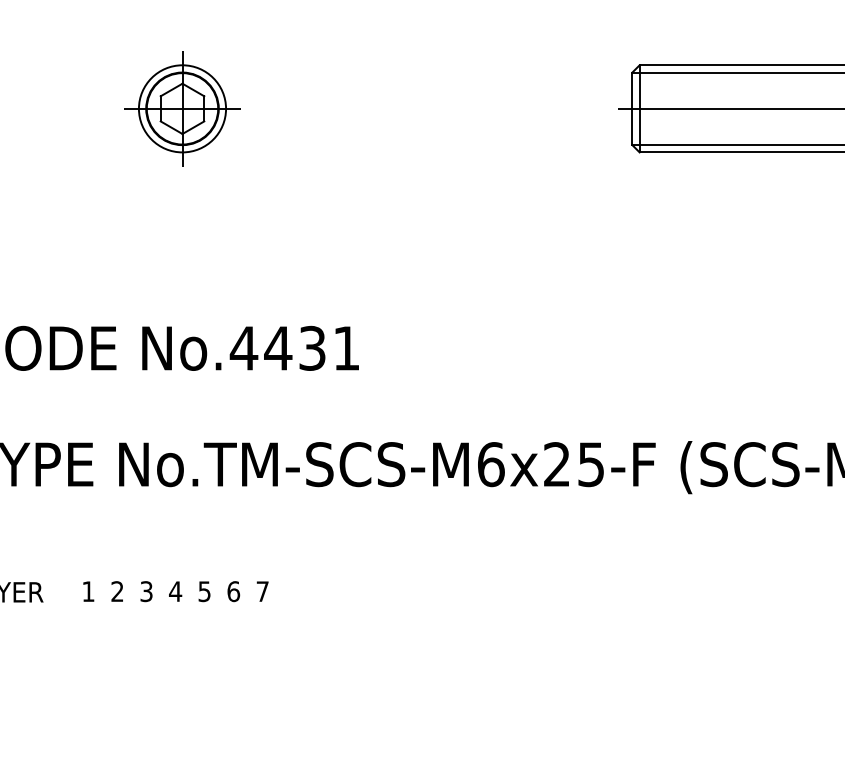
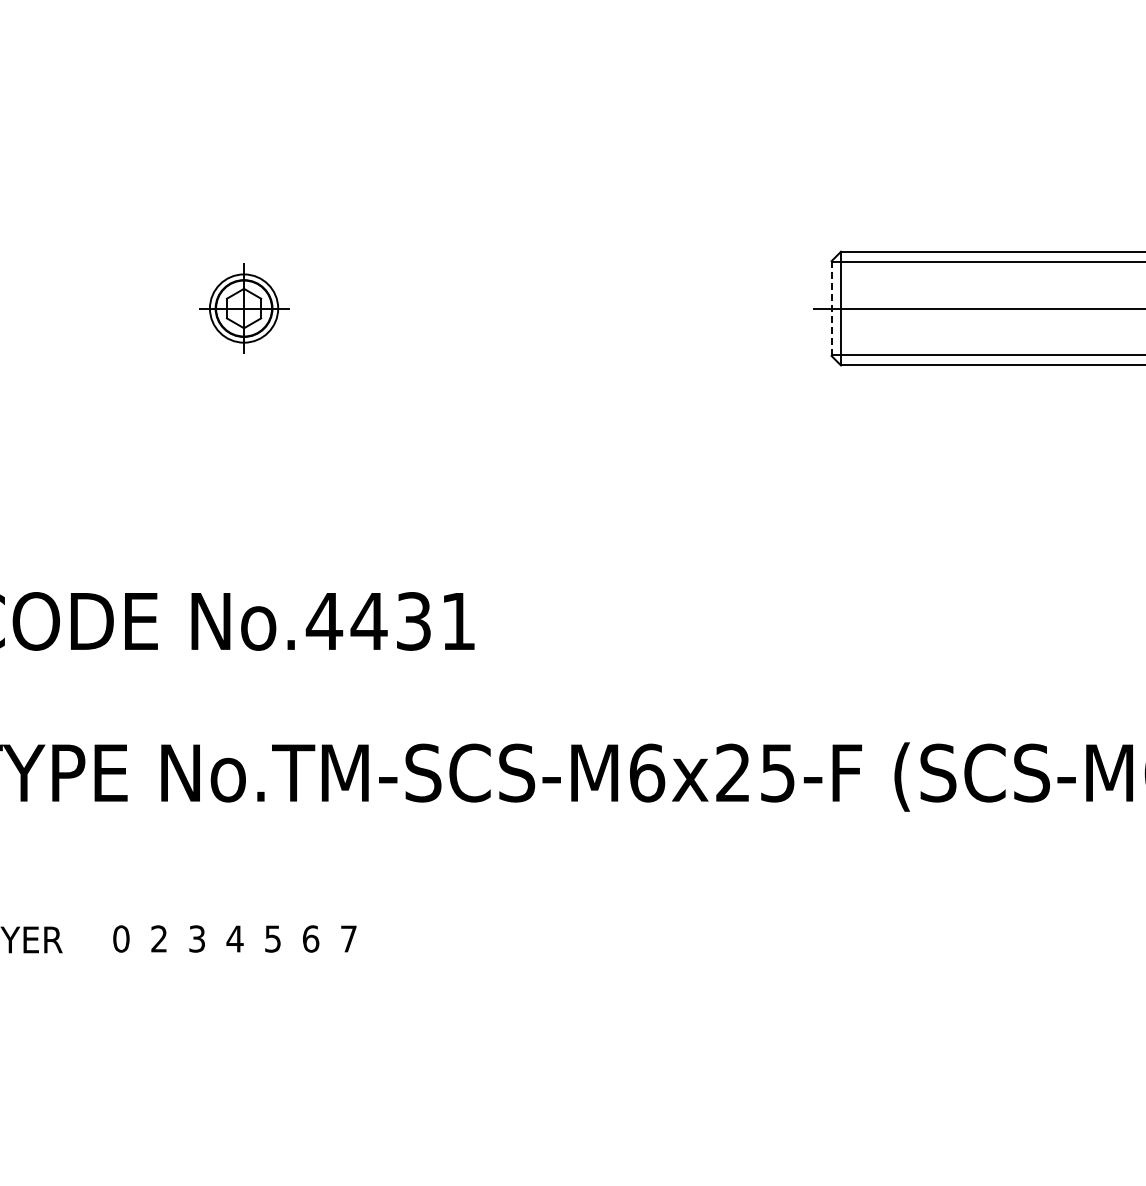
part: (182, 108) -> (243, 308), size x0.6
line: (632, 109) -> (831, 309), solid -> dashed
text: (88, 591) -> (121, 938), 1 -> 0

